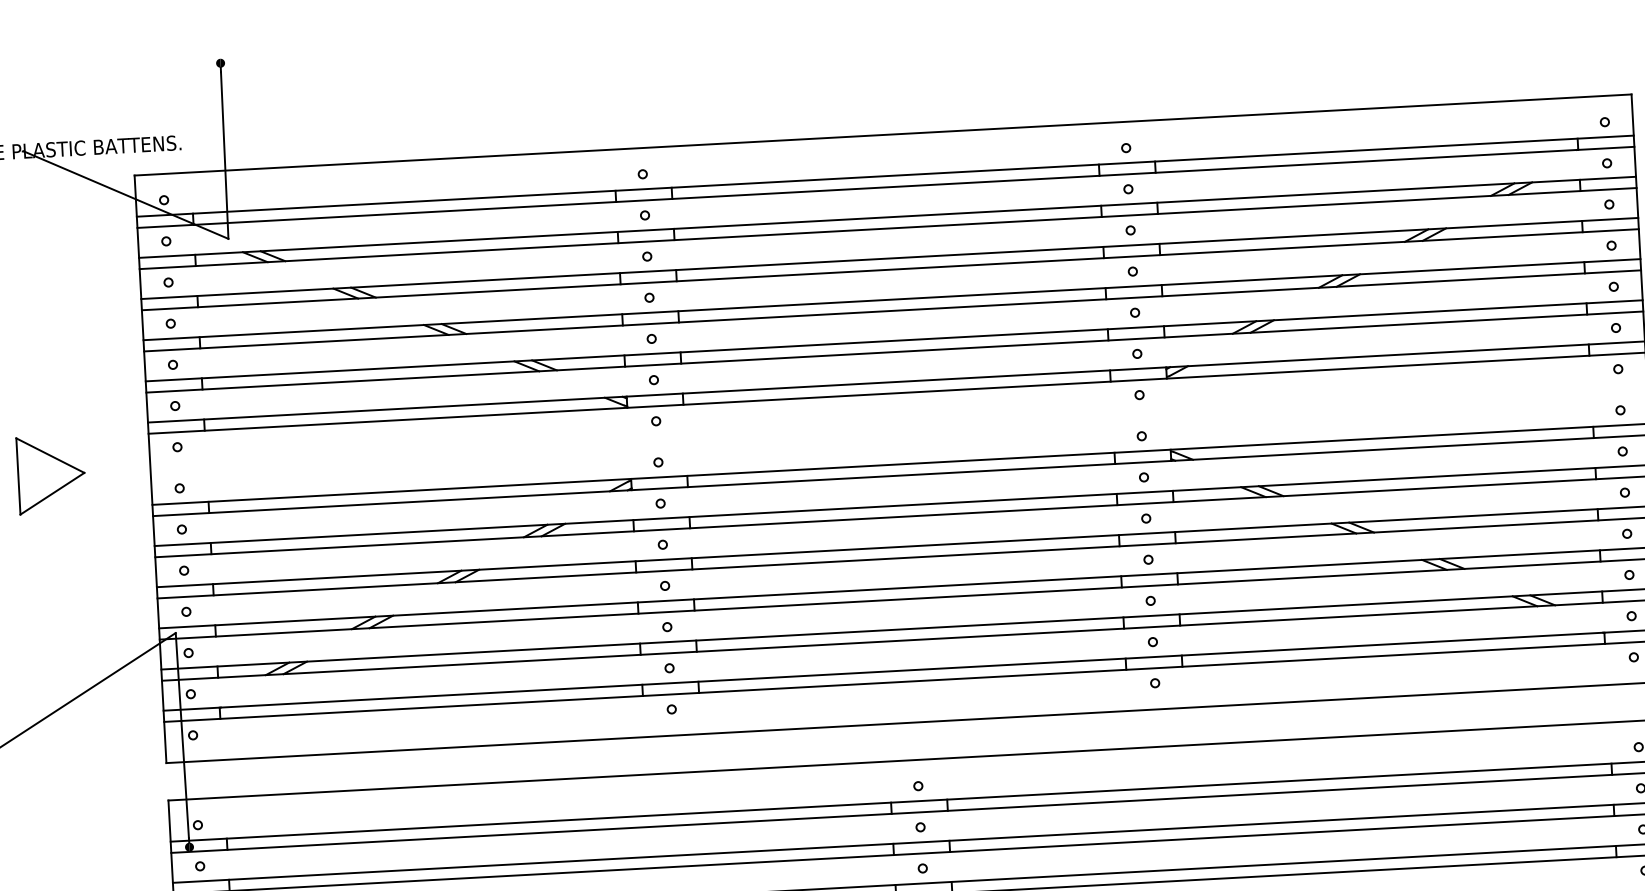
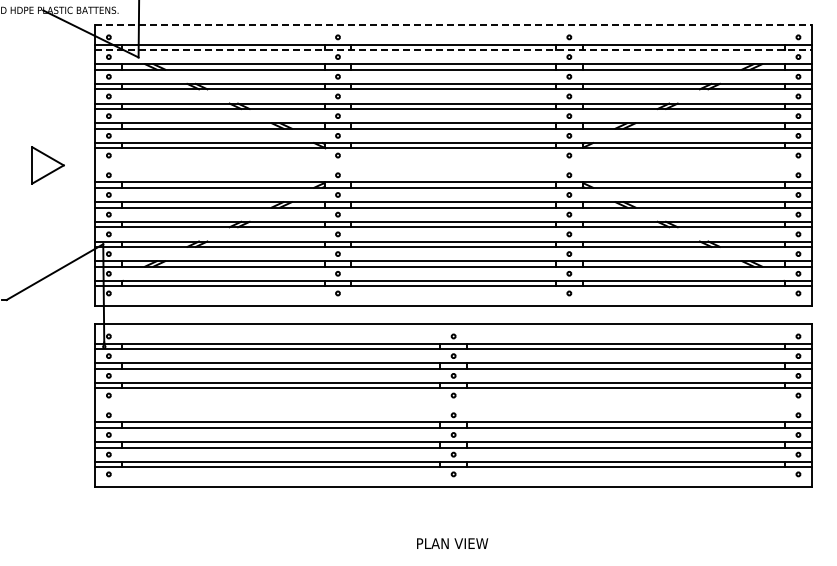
line: (884, 134) -> (454, 24), solid -> dashed
line: (887, 186) -> (454, 49), solid -> dashed

